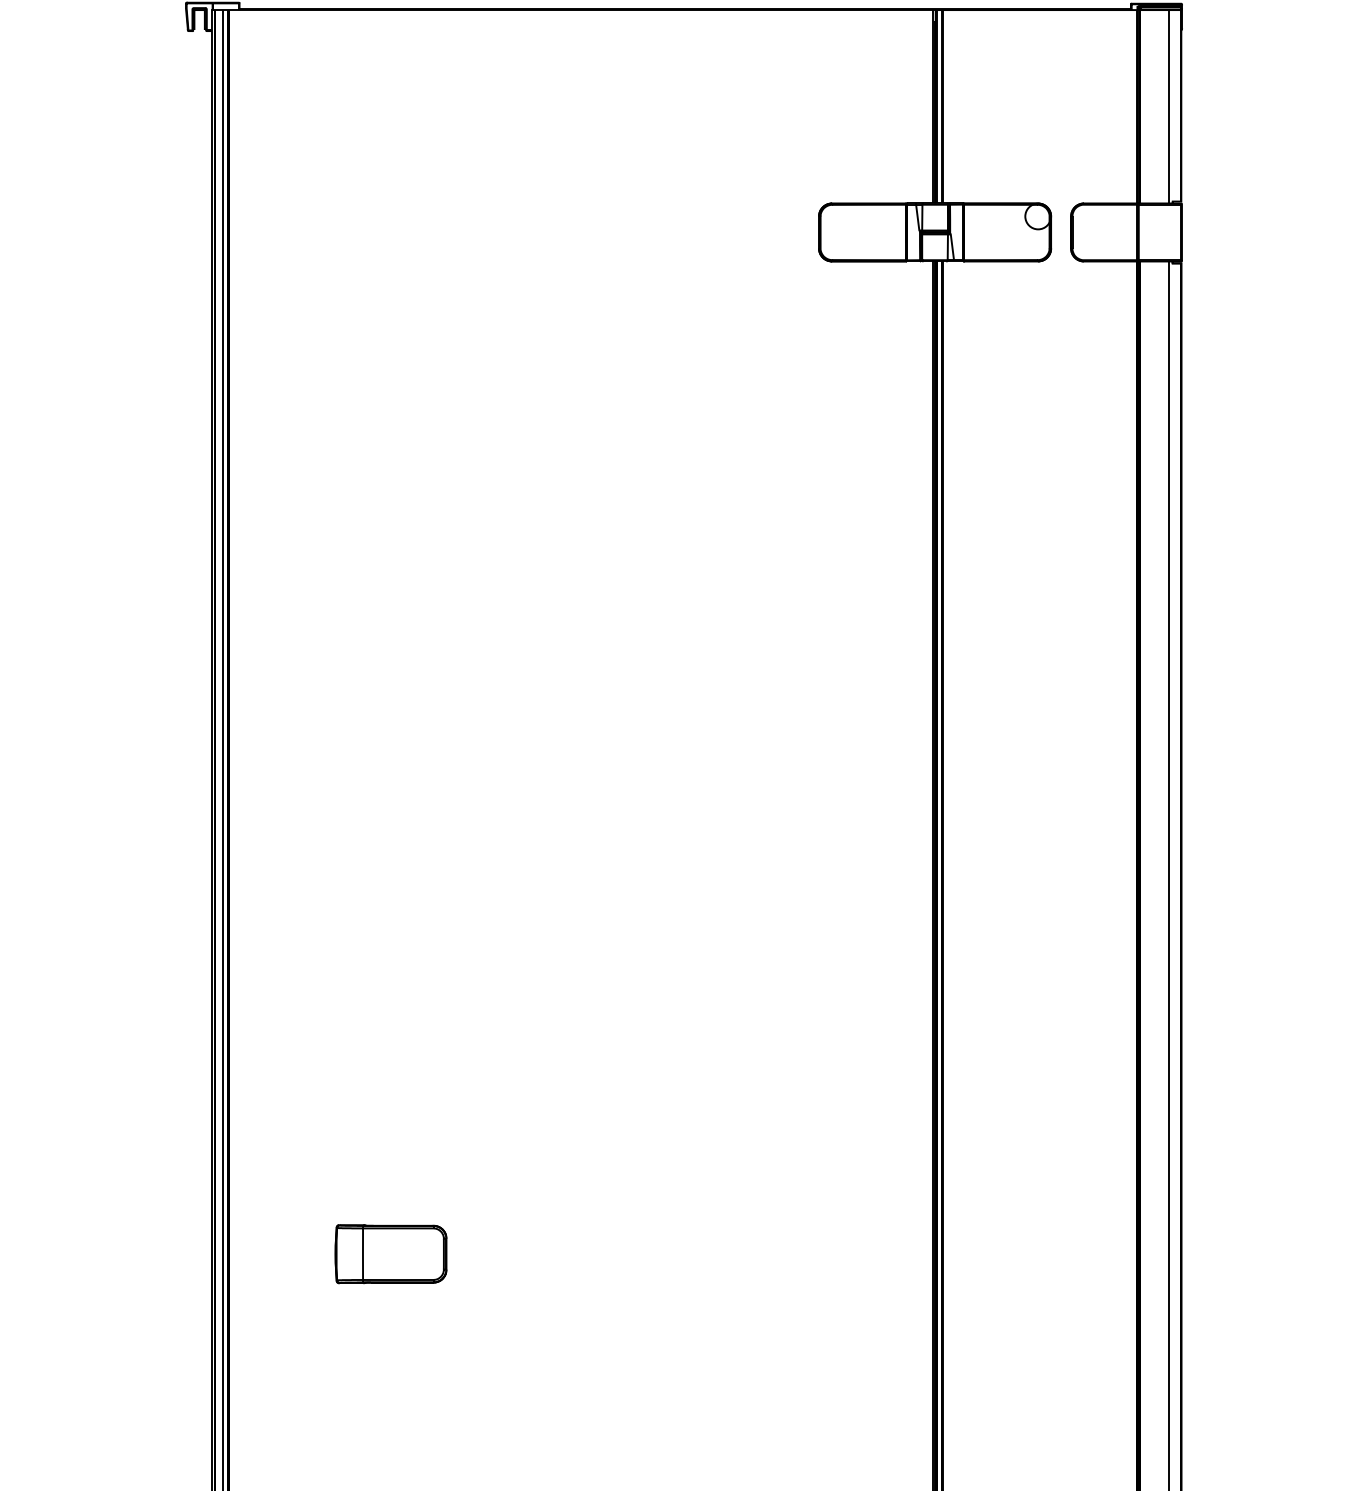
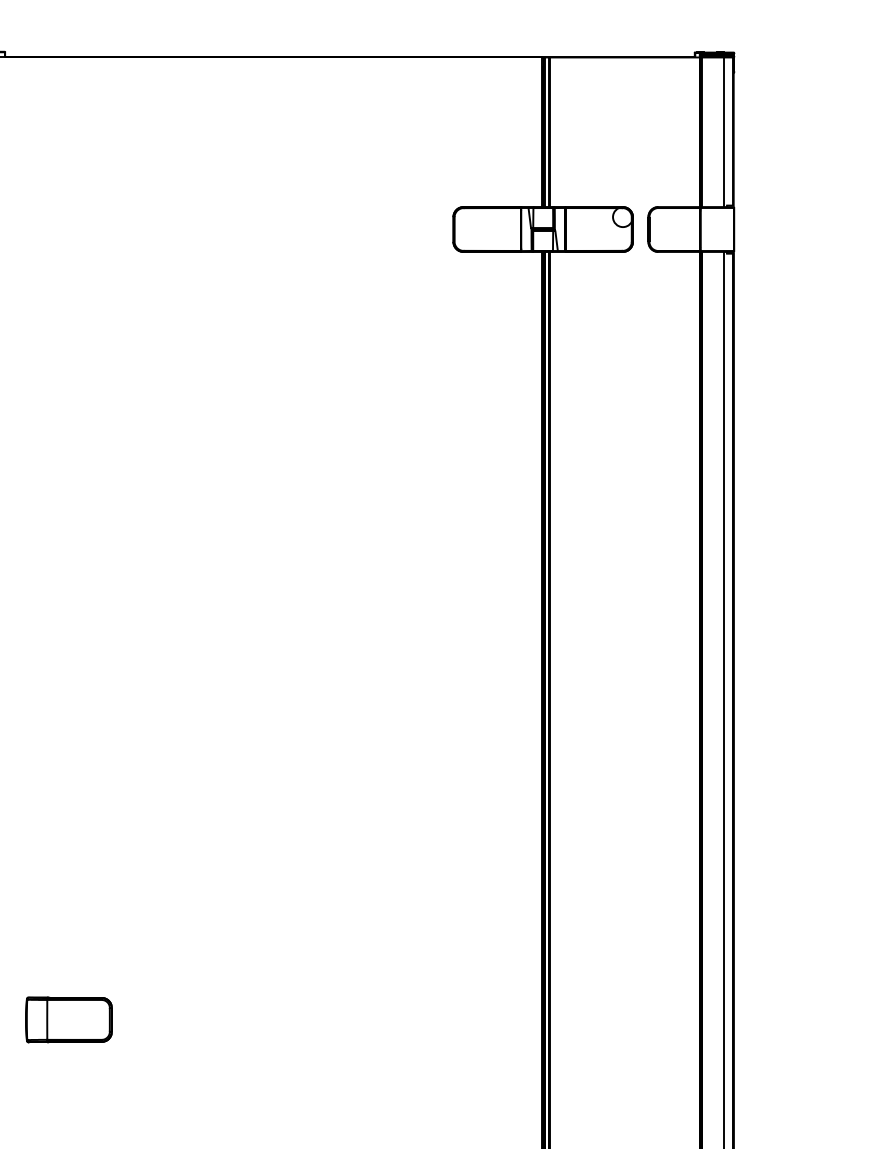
part: (390, 1254) -> (68, 1020), moved

